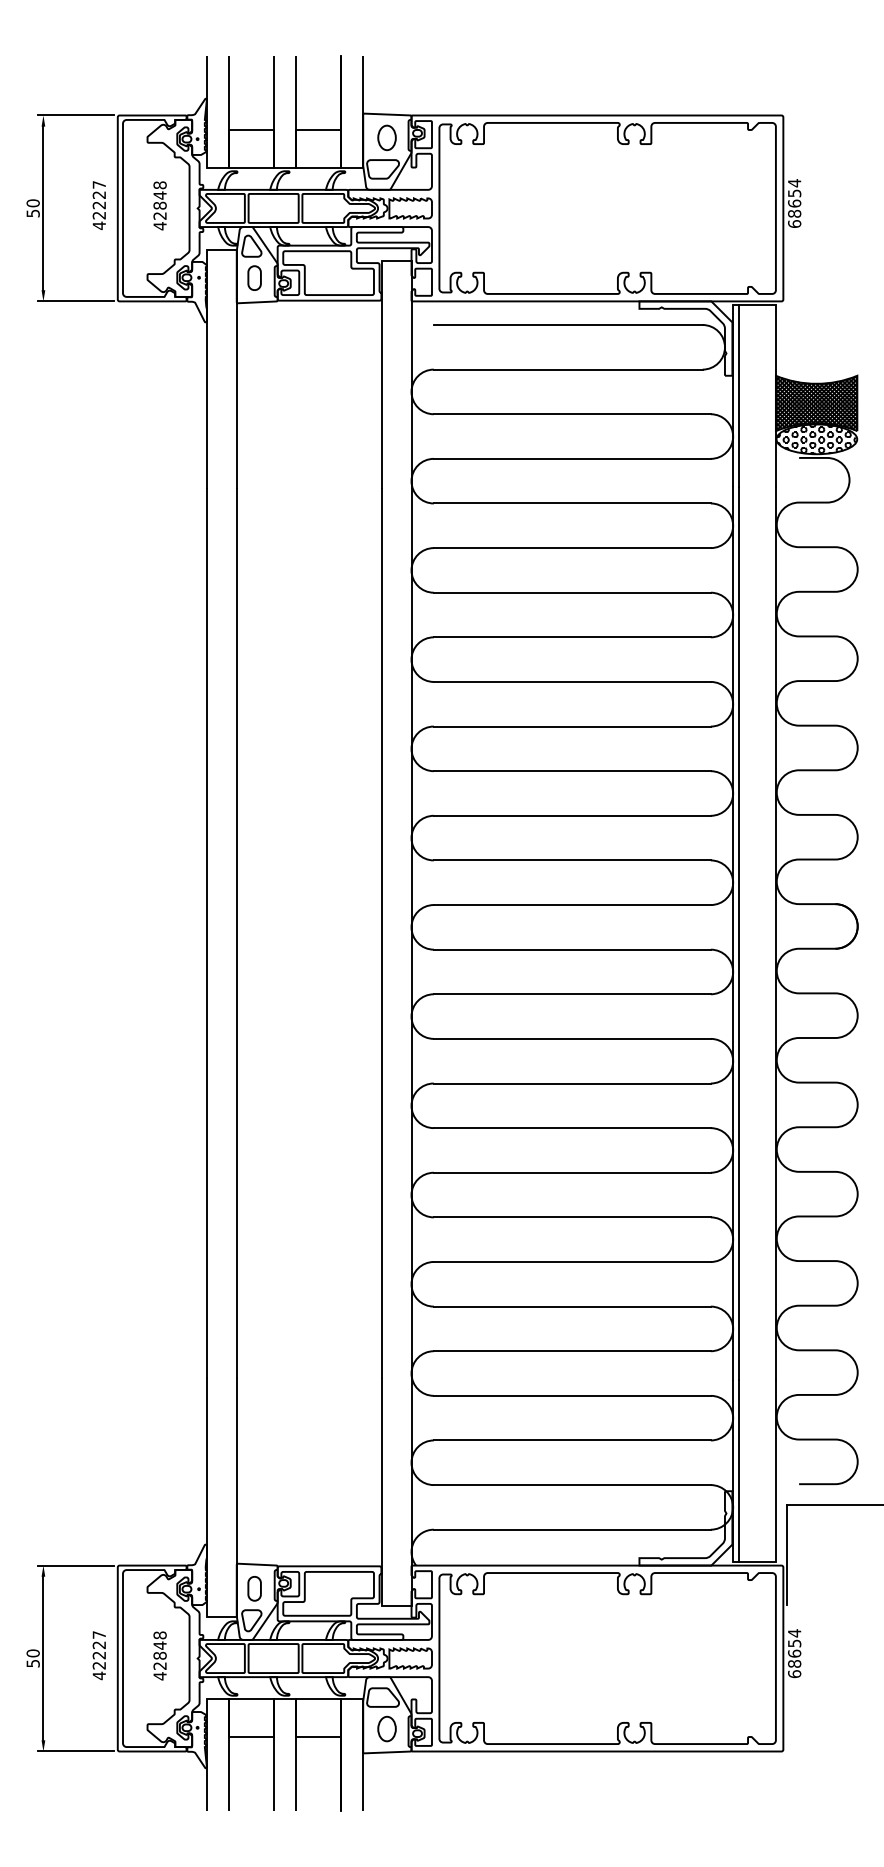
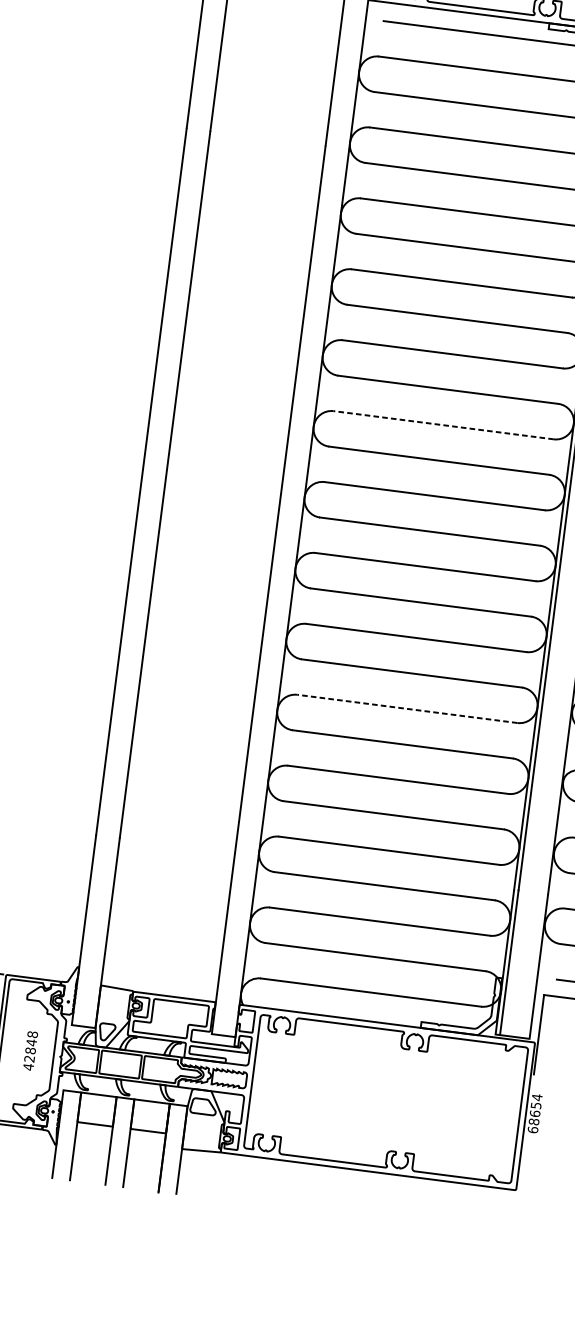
line: (572, 815) -> (443, 425), solid -> dashed
line: (572, 1172) -> (407, 708), solid -> dashed
part: (254, 1588) -> (112, 1006), removed
part: (386, 1728) -> (203, 1131), removed

